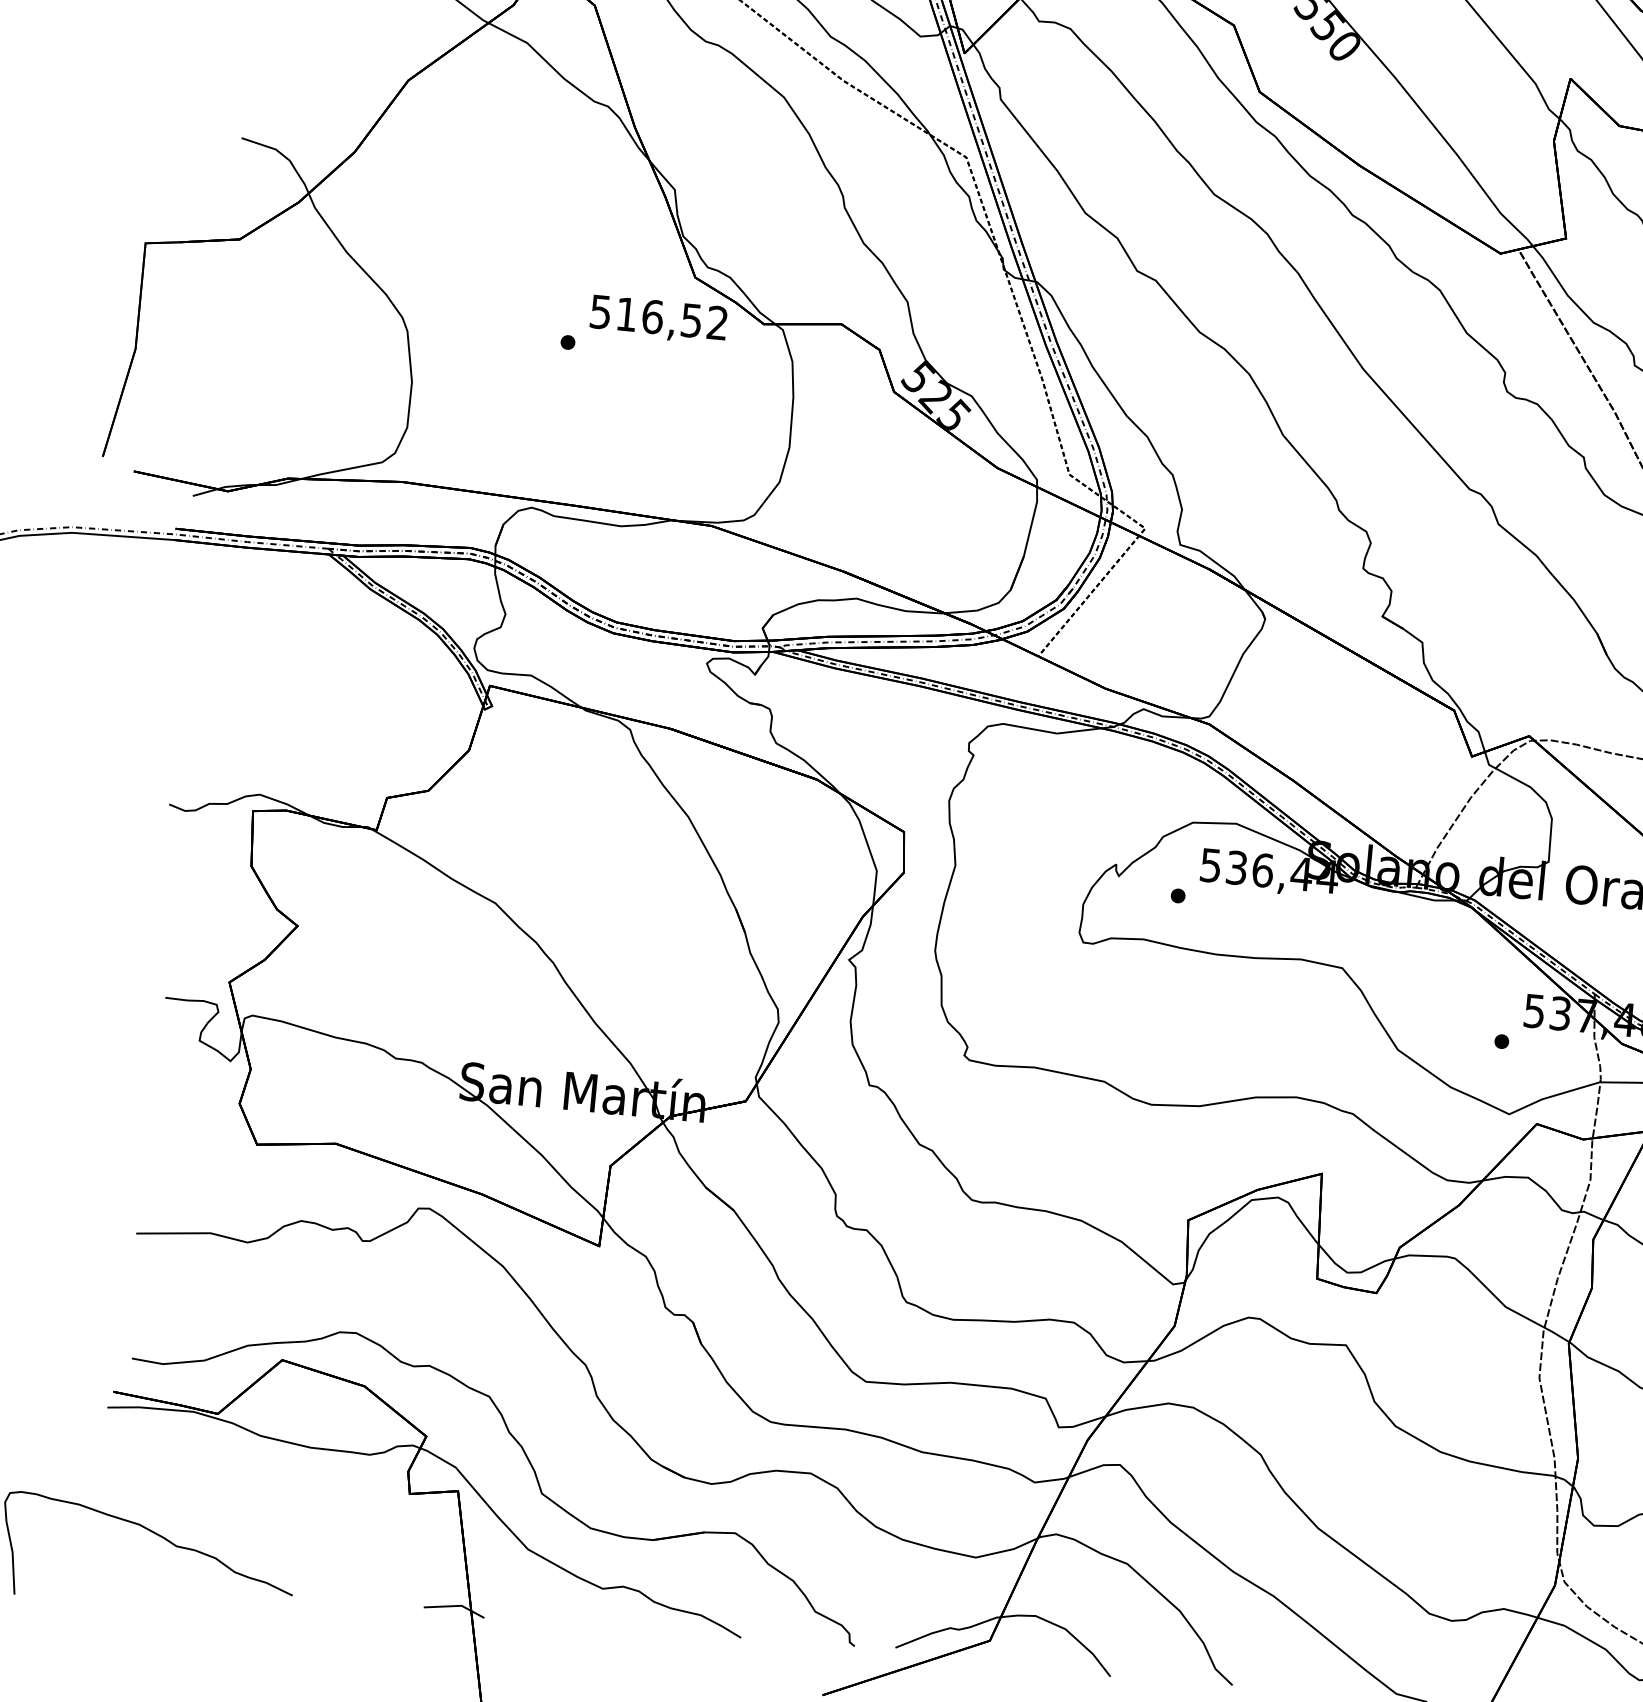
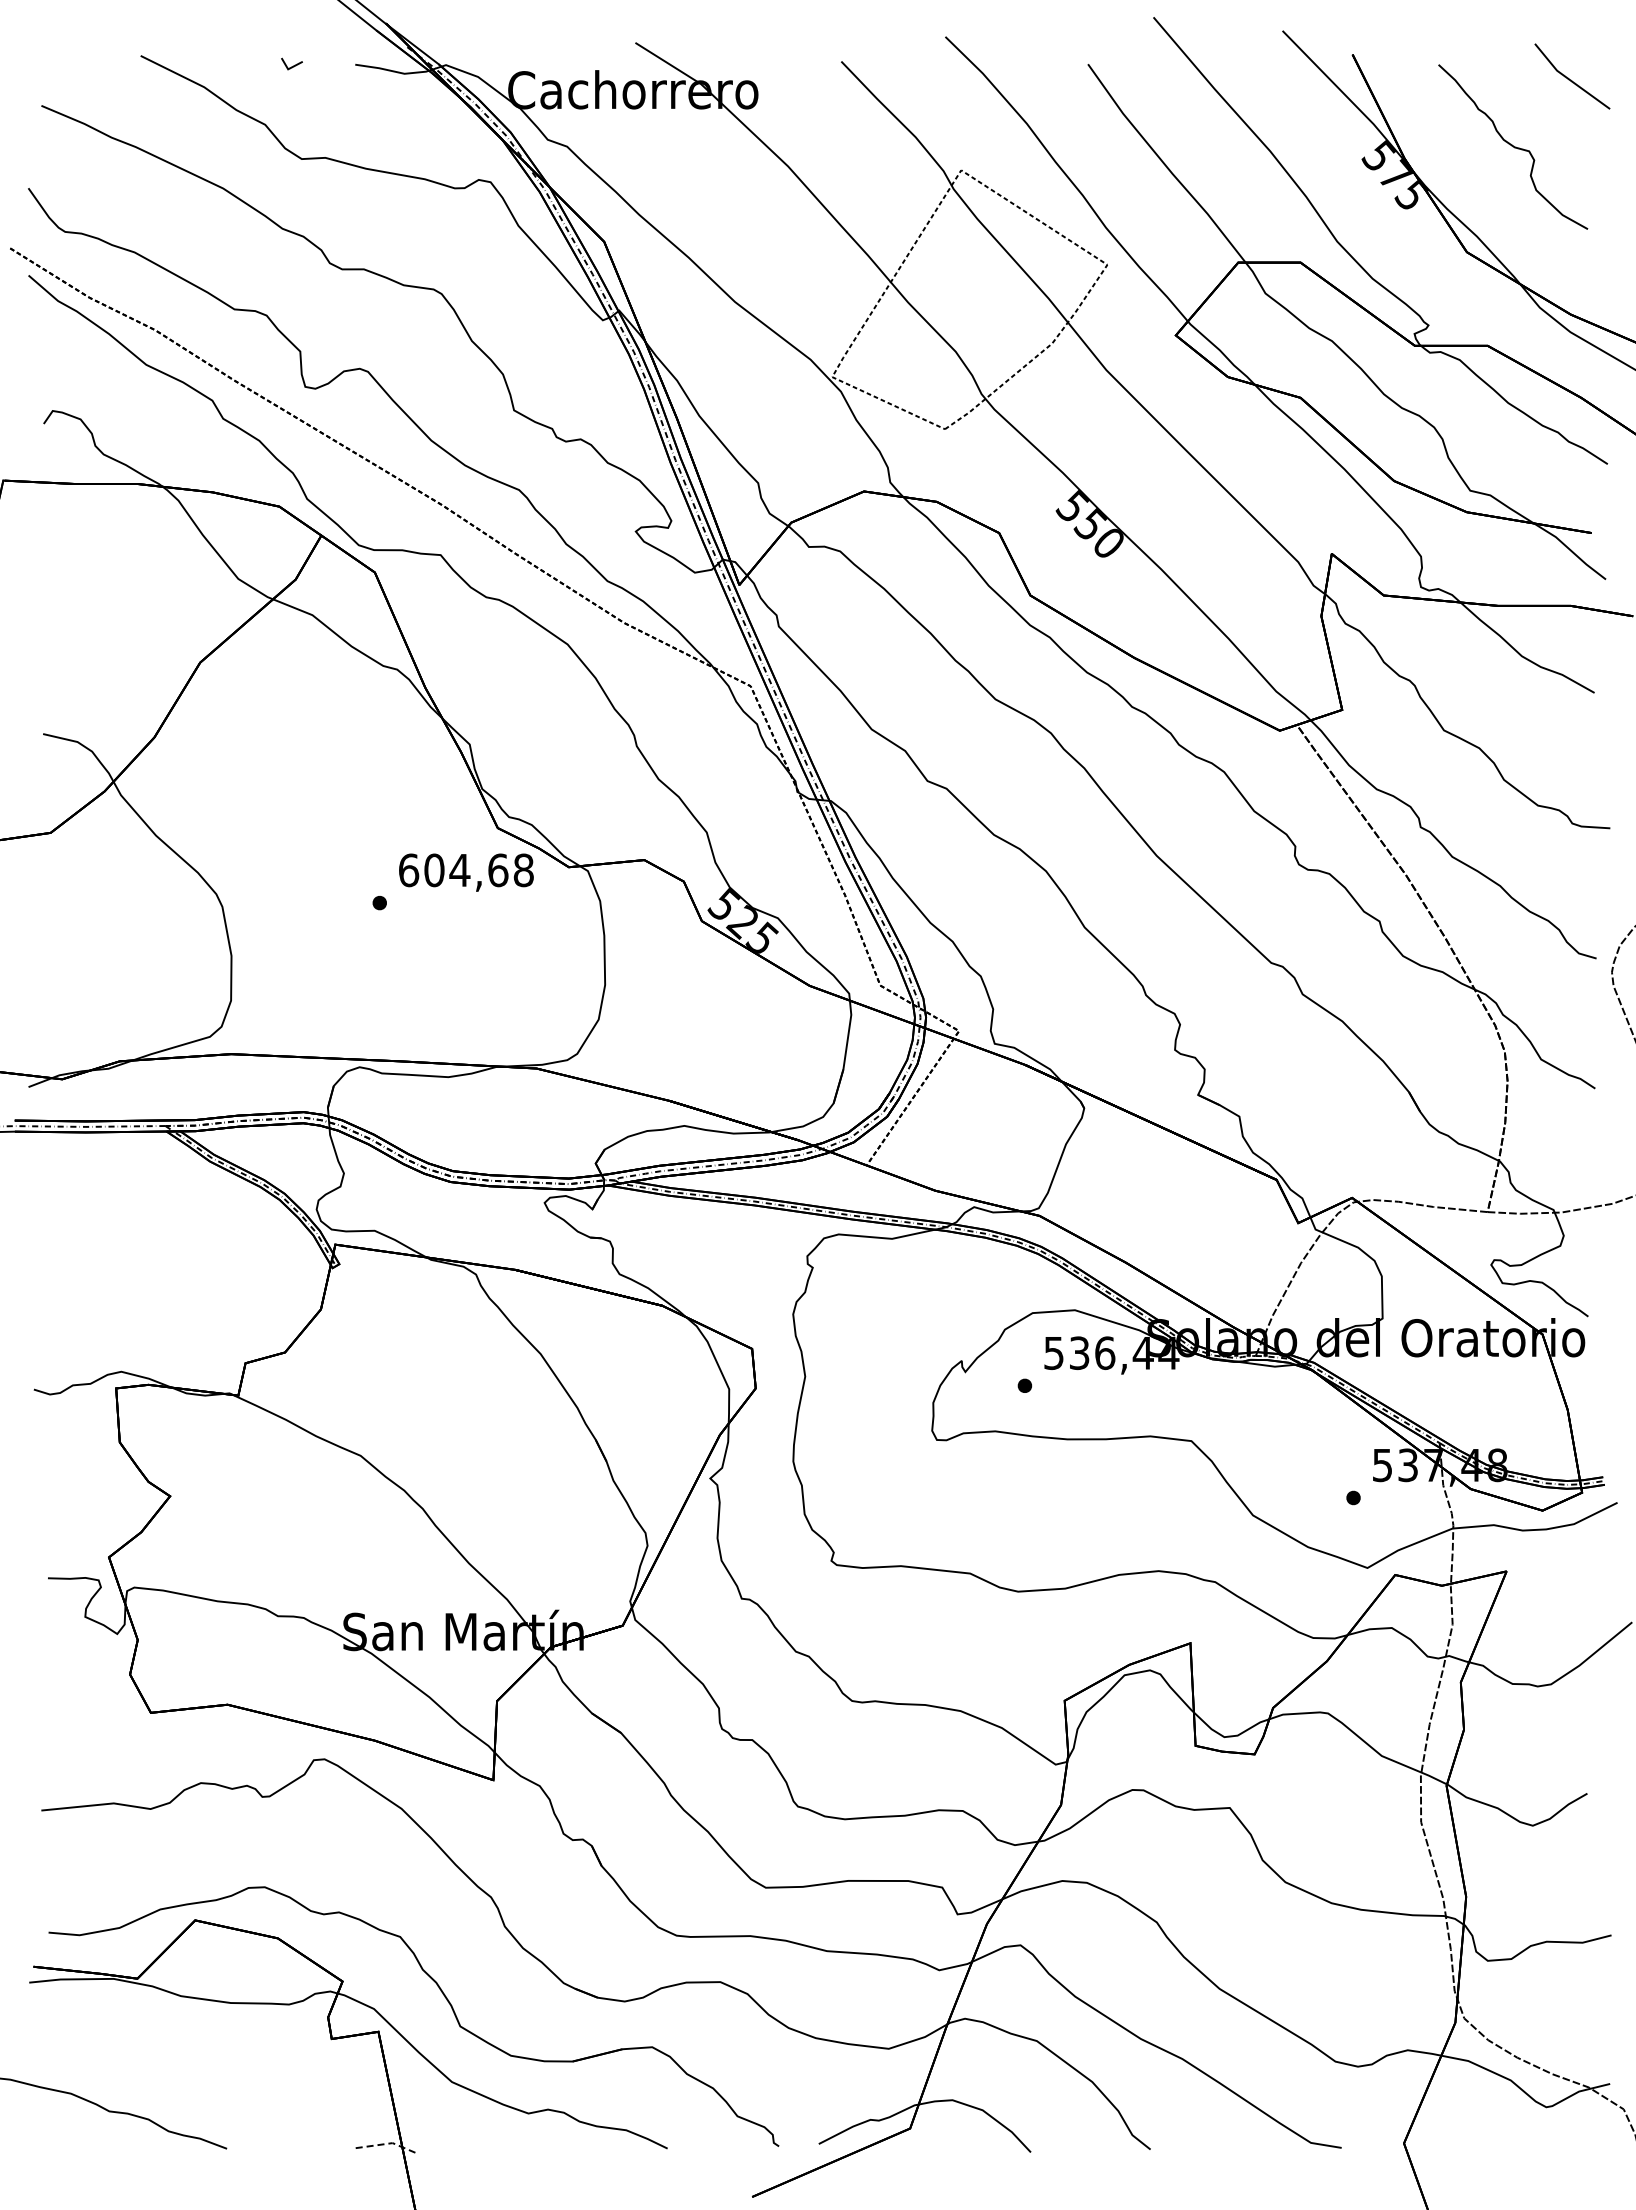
text: (659, 317) -> (466, 870), 516,52 -> 604,68
line: (456, 1605) -> (387, 2143), solid -> dashed

